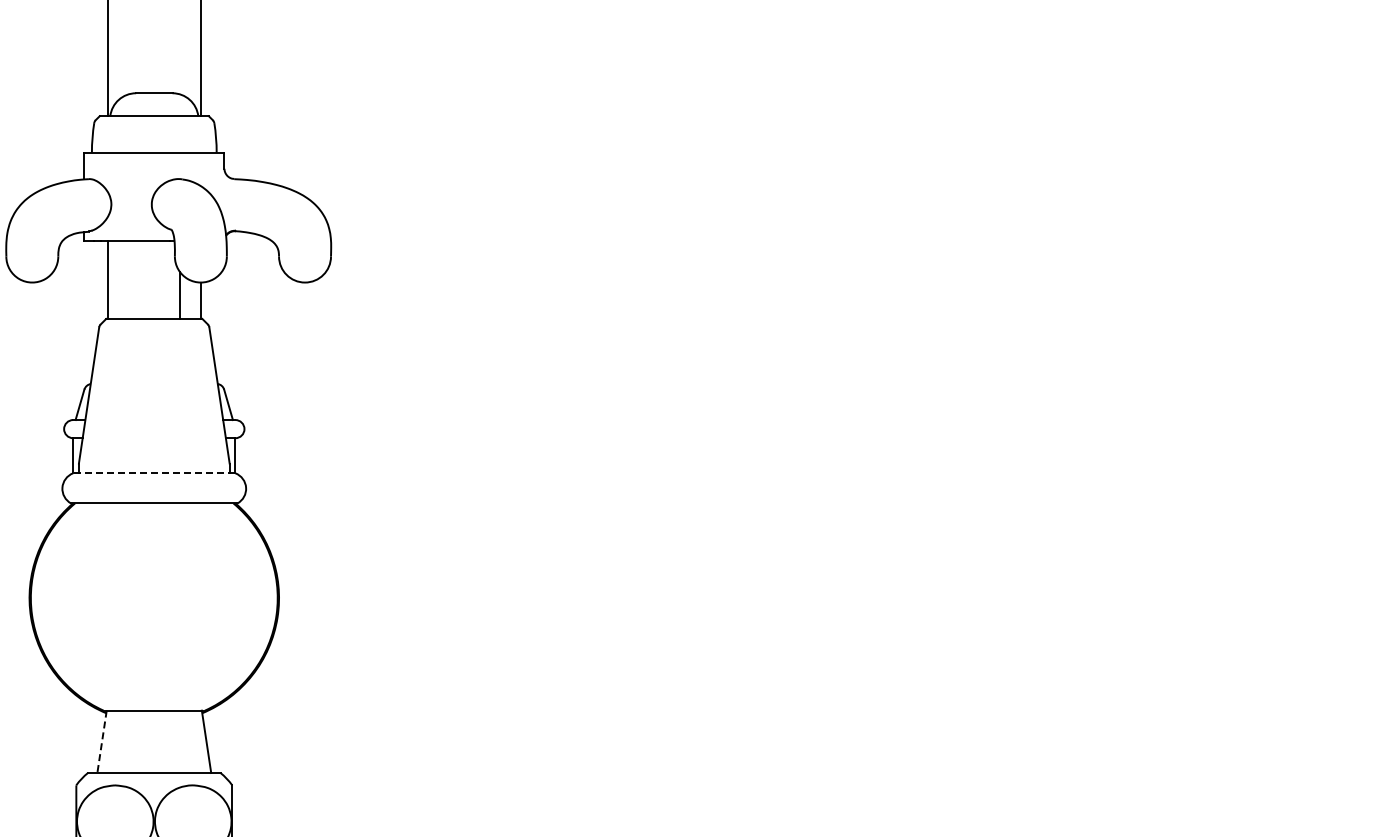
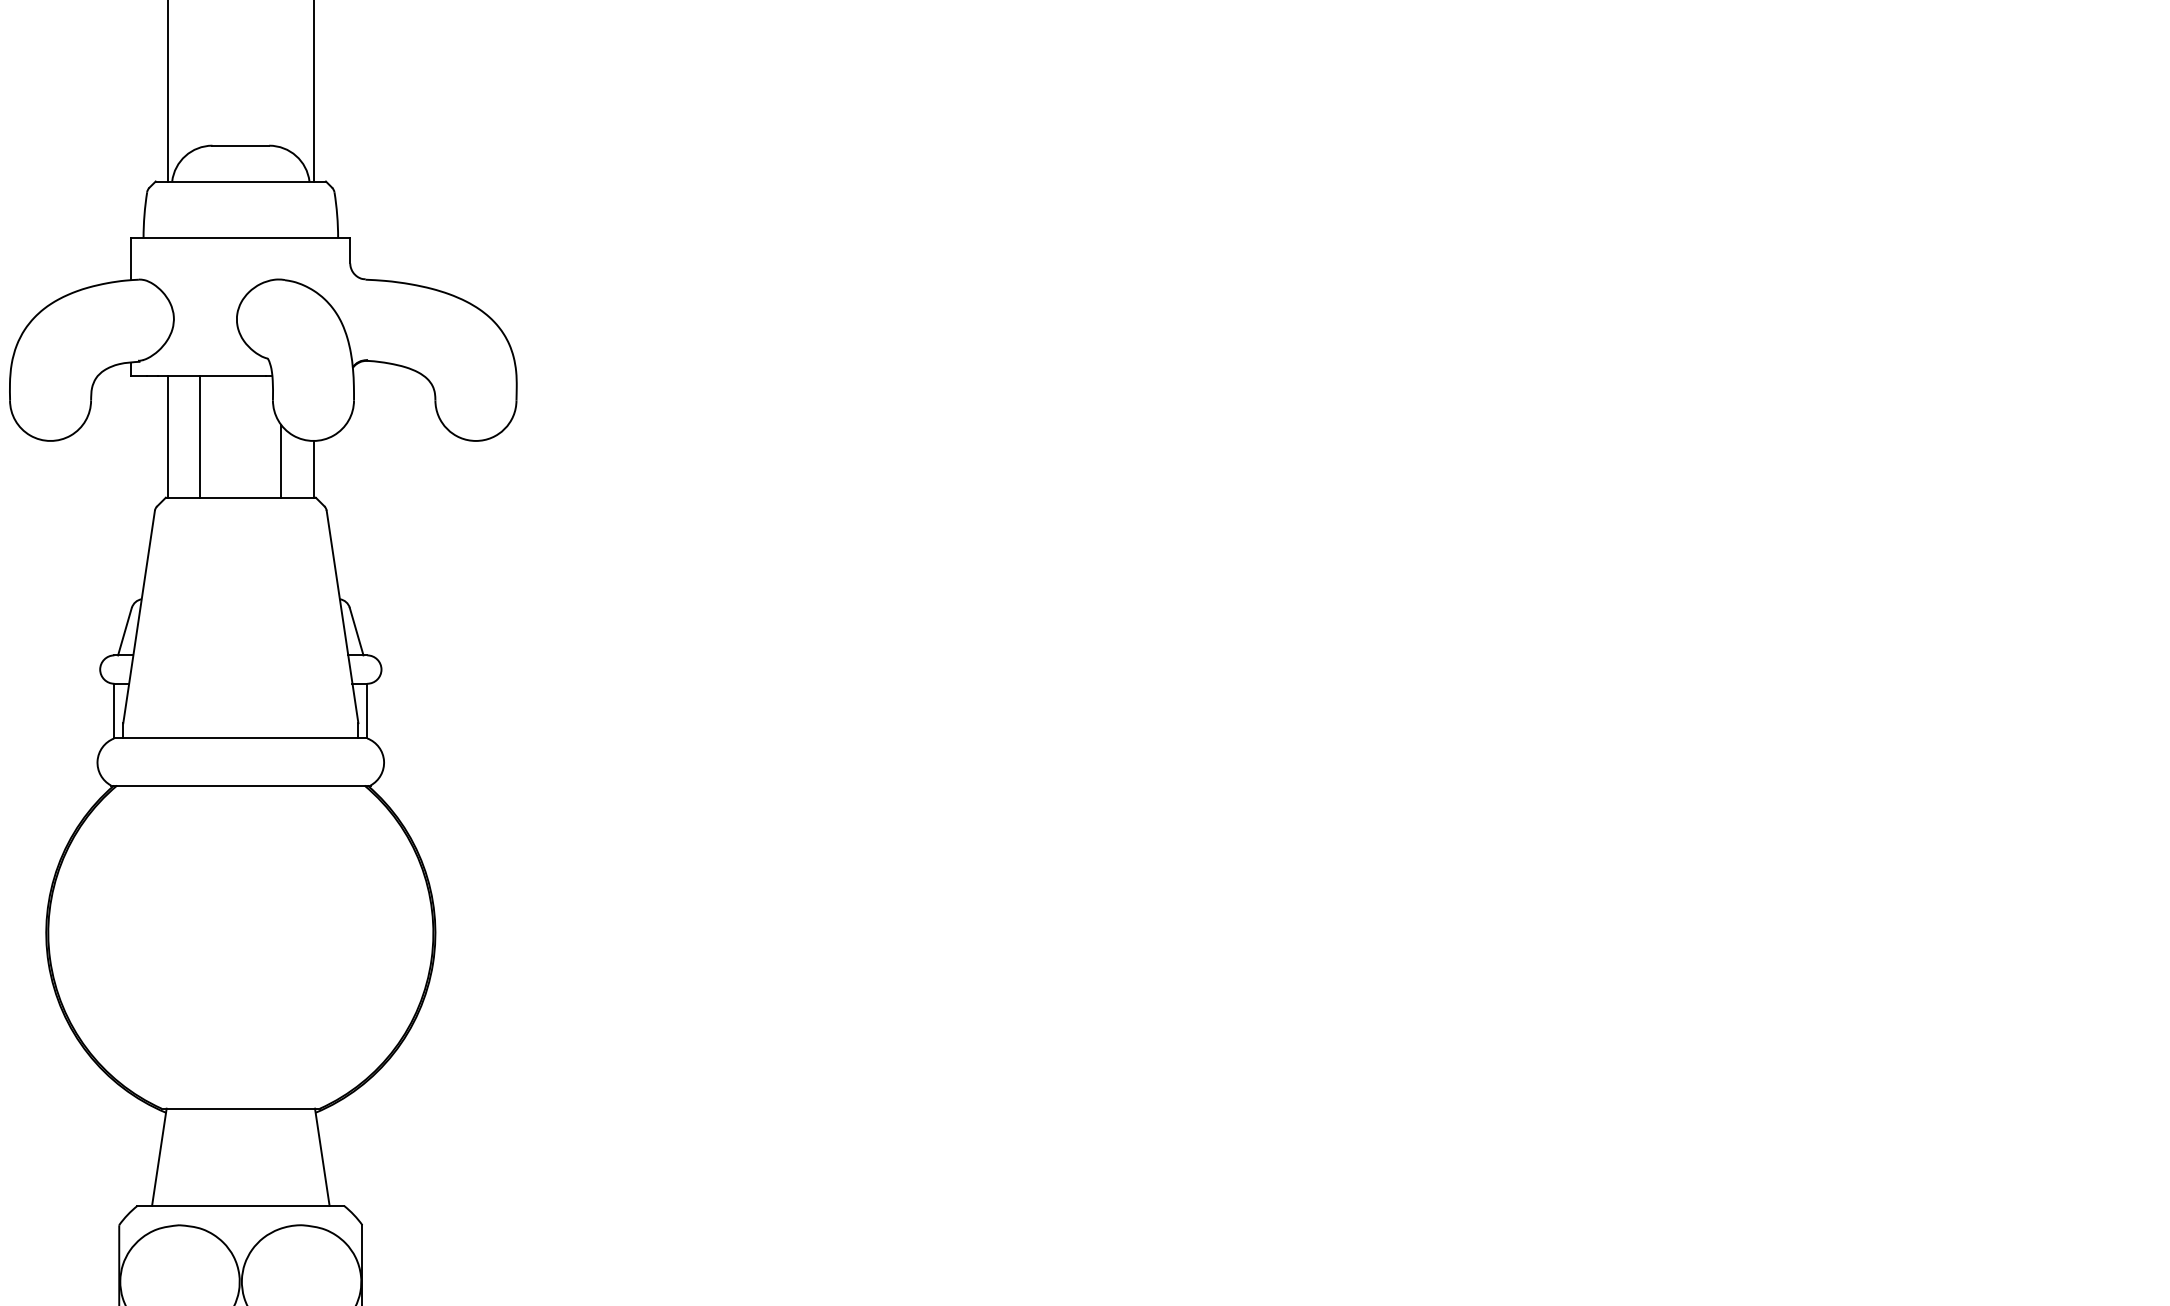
line: (128, 279) -> (200, 436), added
line: (153, 473) -> (239, 738), dashed -> solid
line: (102, 741) -> (160, 1156), dashed -> solid

